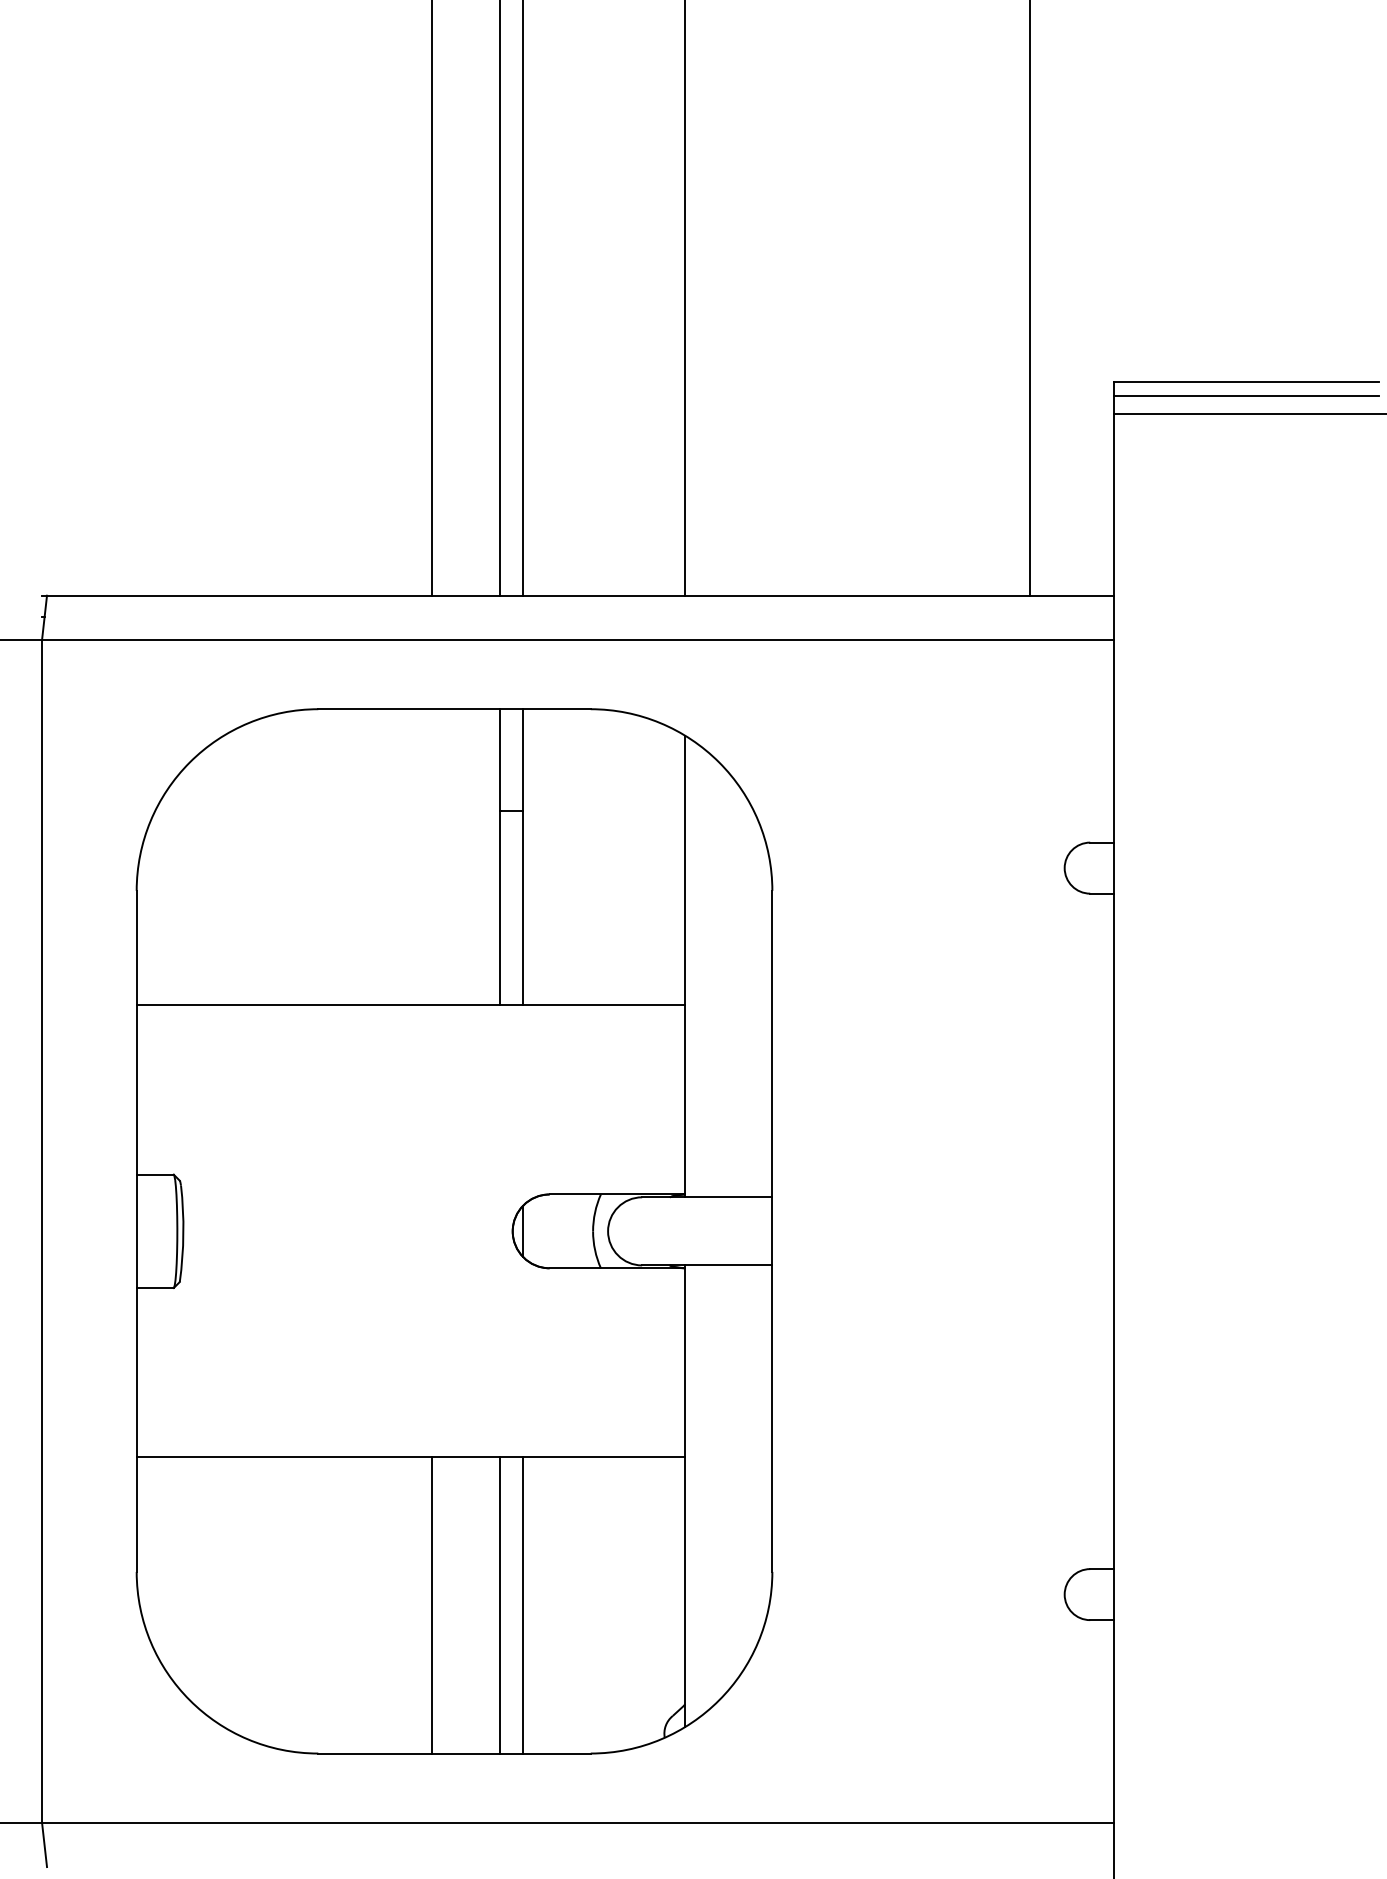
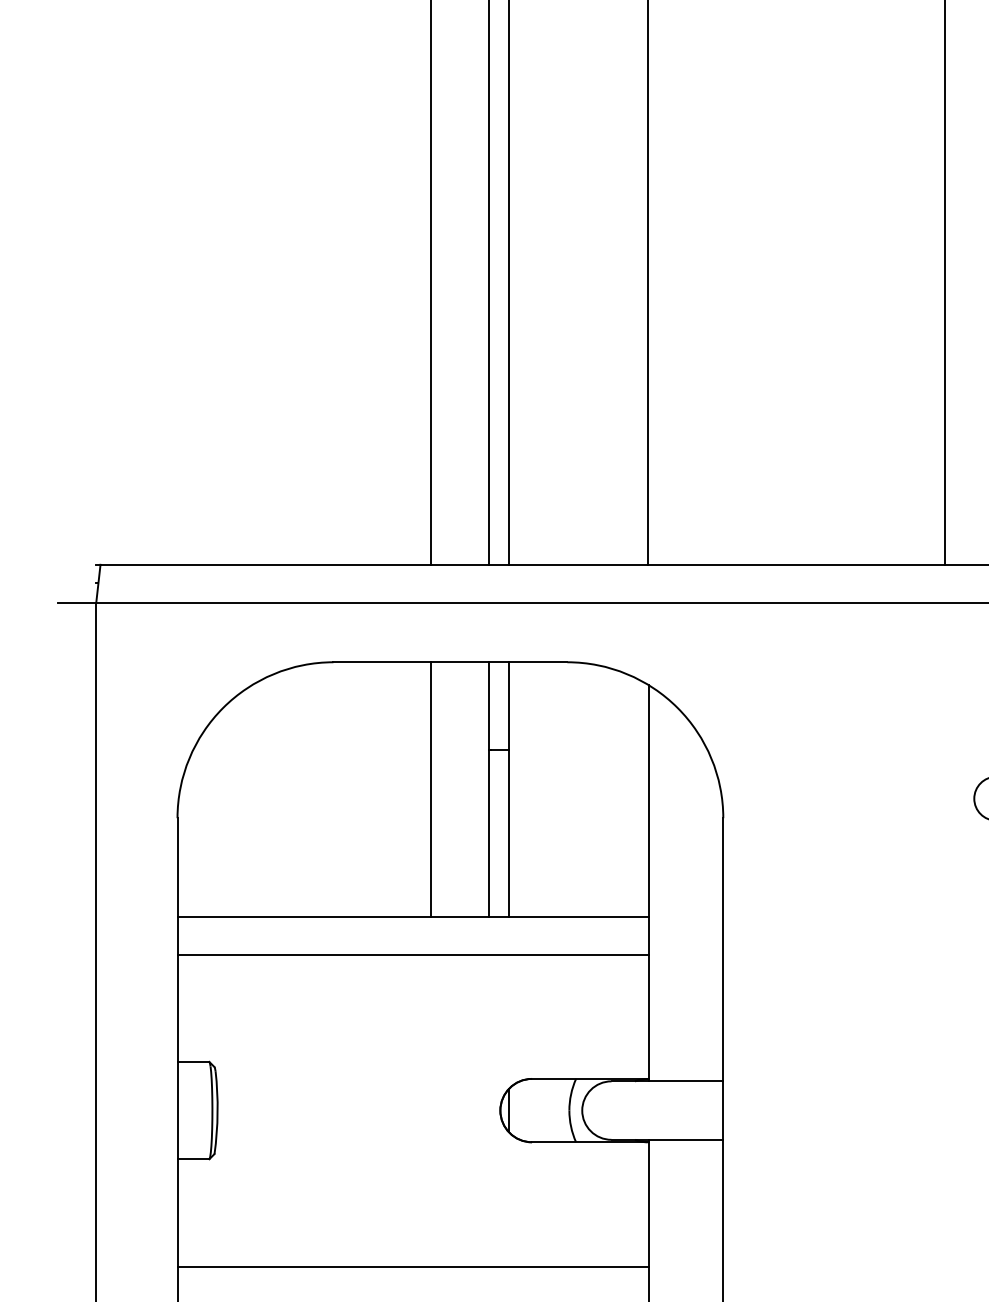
line: (431, 857) -> (430, 789), added
line: (410, 1049) -> (412, 954), added
line: (410, 1413) -> (412, 1266), added

